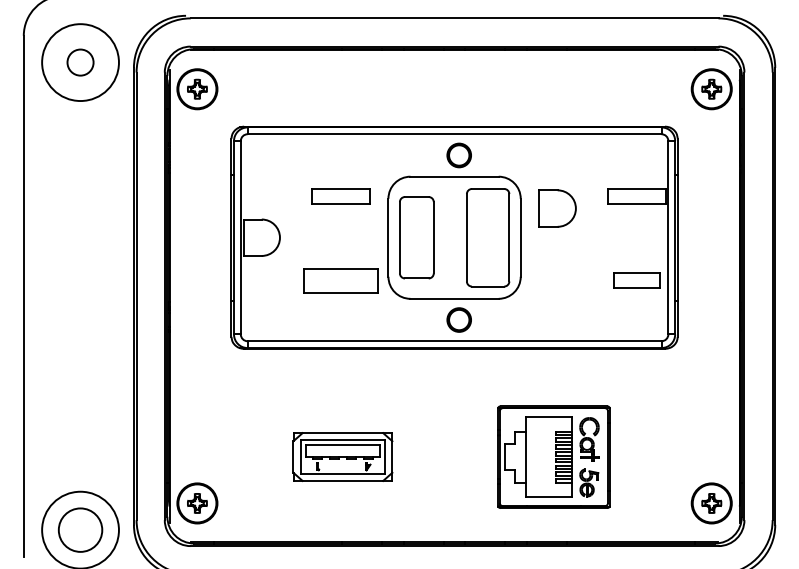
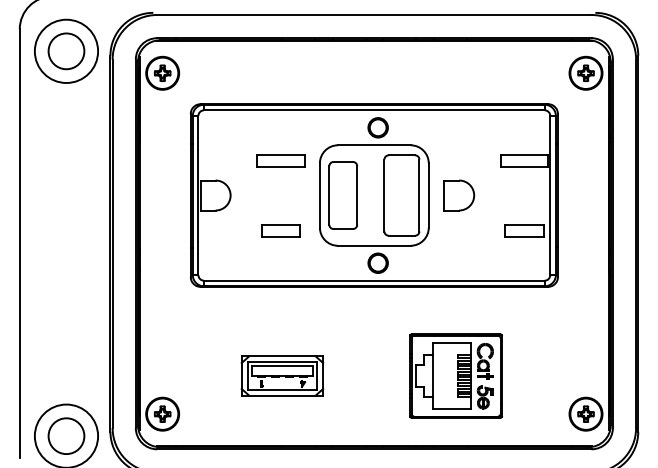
circle: (80, 62) -> (66, 51), size x1.67
part: (558, 208) -> (459, 195), moved
part: (340, 280) -> (280, 230), size x0.62

